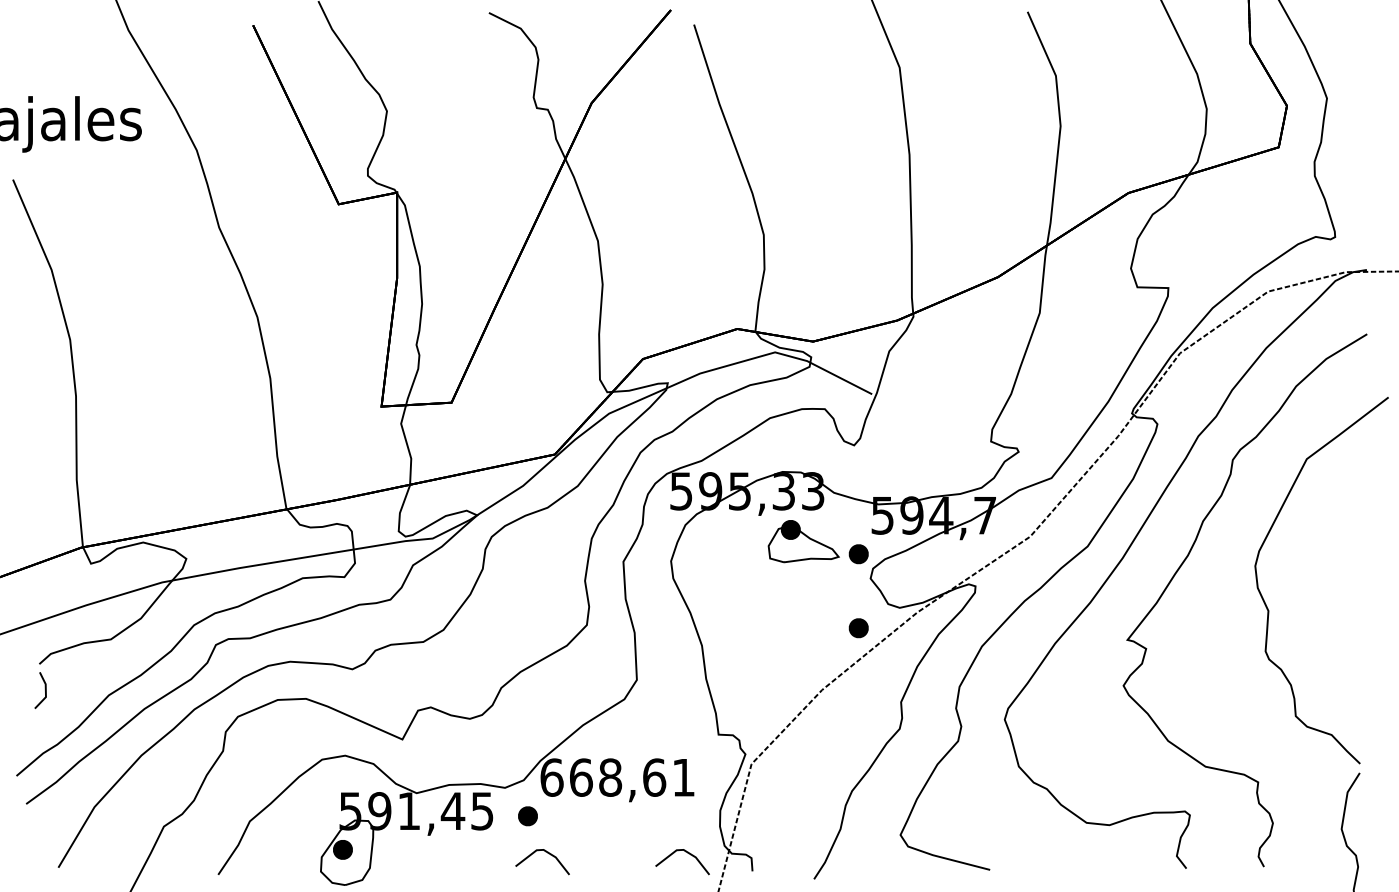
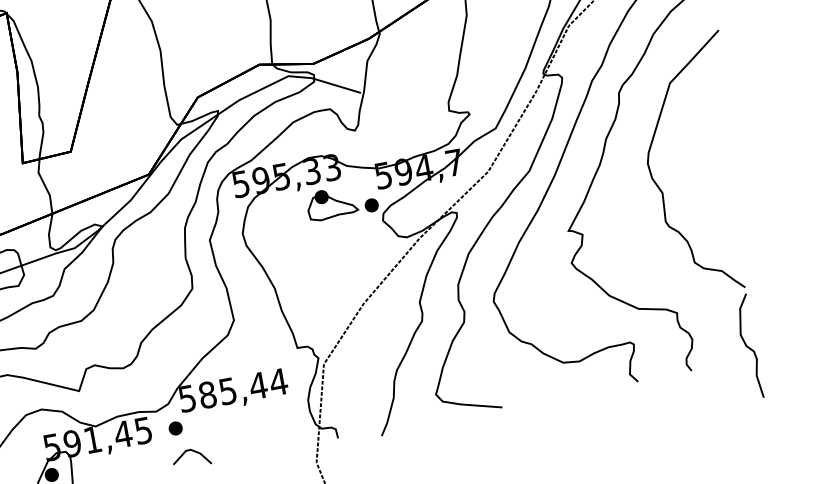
part: (858, 628) -> (380, 256), removed
text: (617, 777) -> (232, 390), 668,61 -> 585,44
line: (687, 853) -> (290, 434), removed

